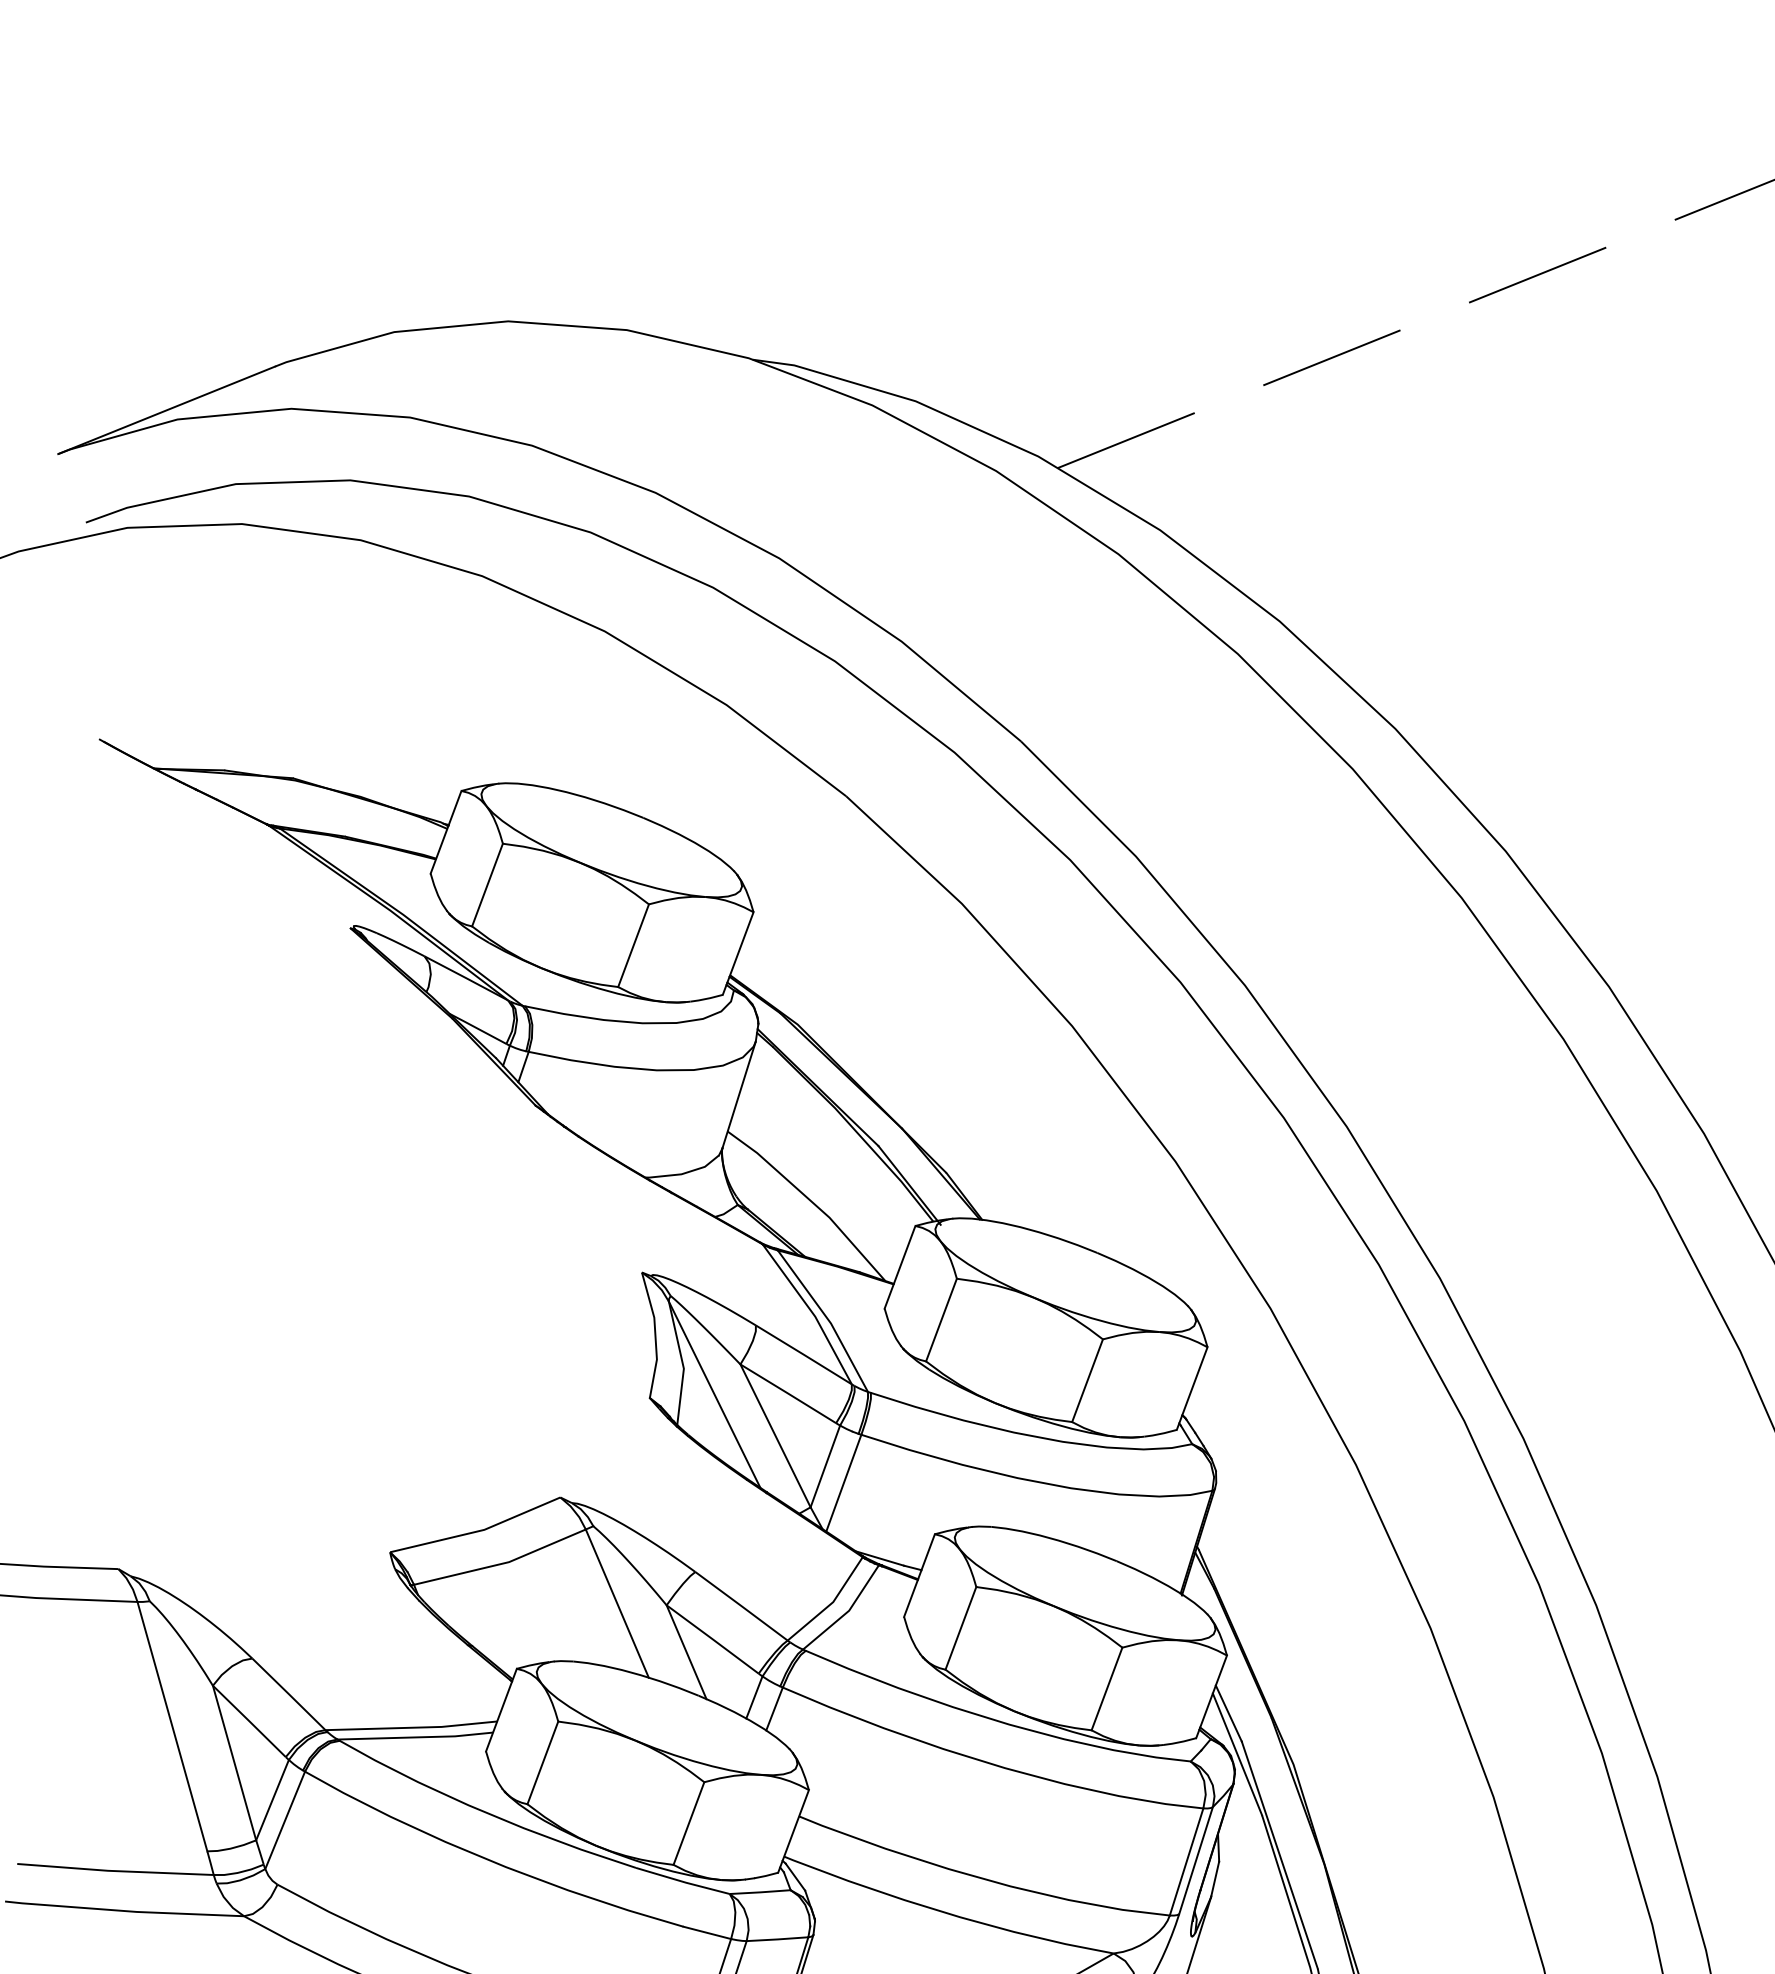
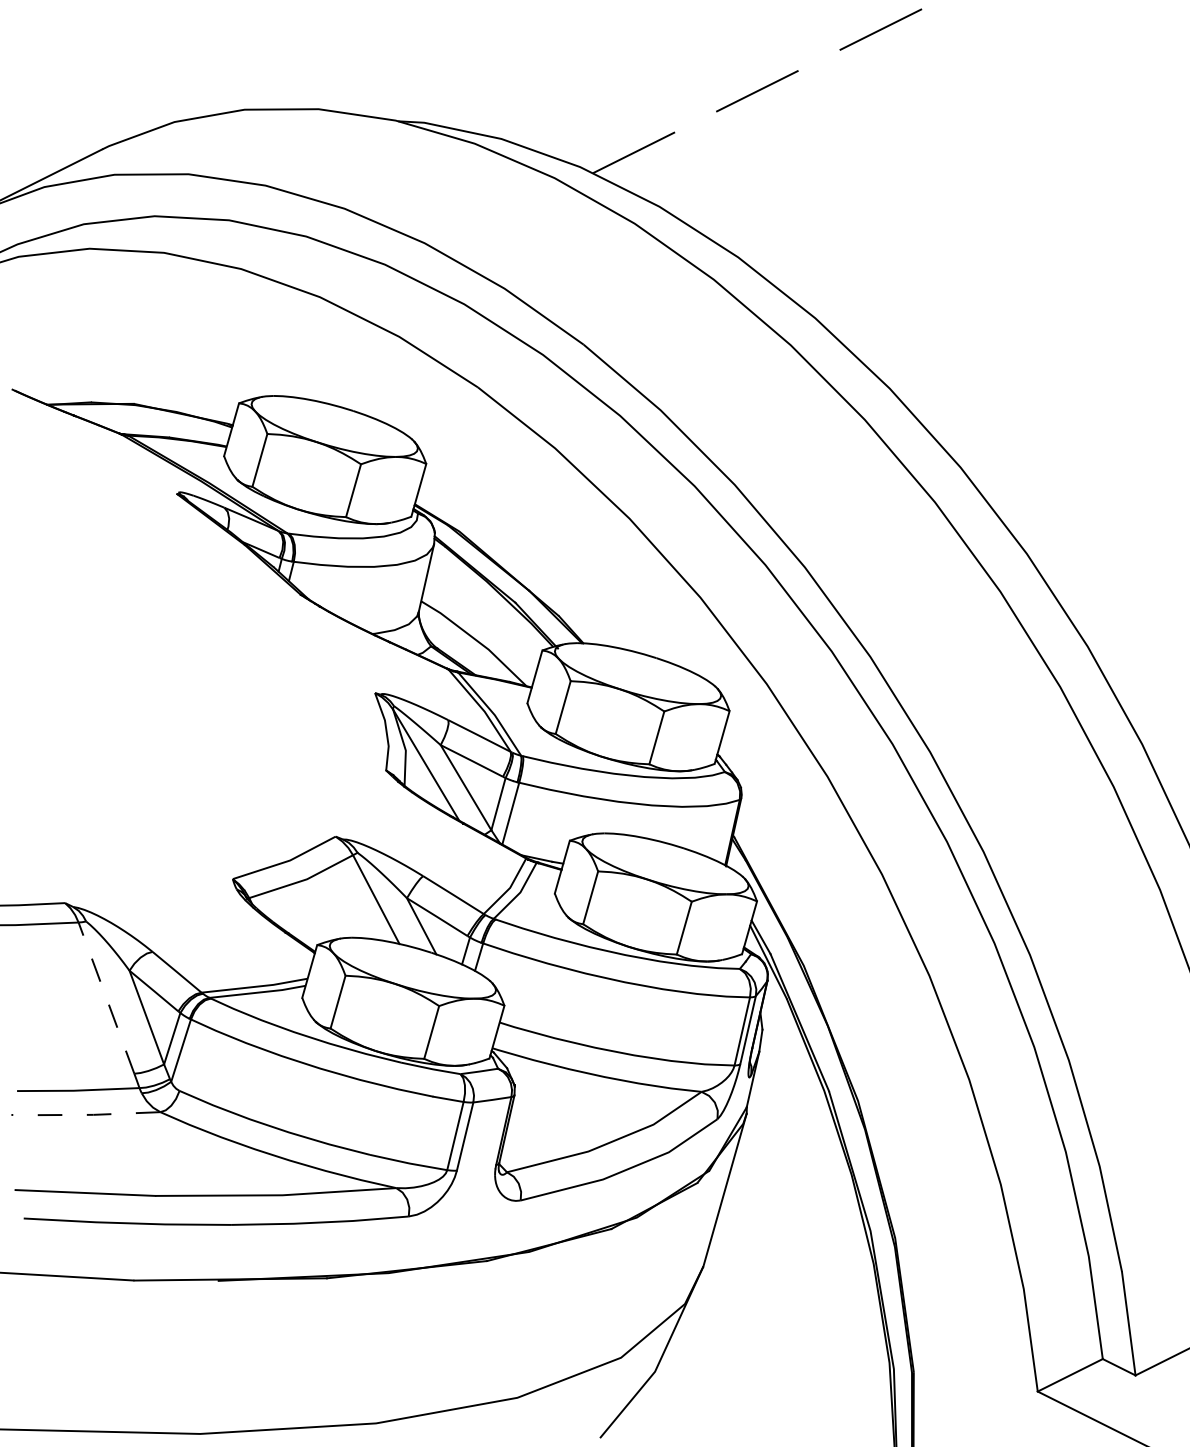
line: (172, 1727) -> (106, 998), solid -> dashed
line: (123, 1910) -> (85, 1114), solid -> dashed

